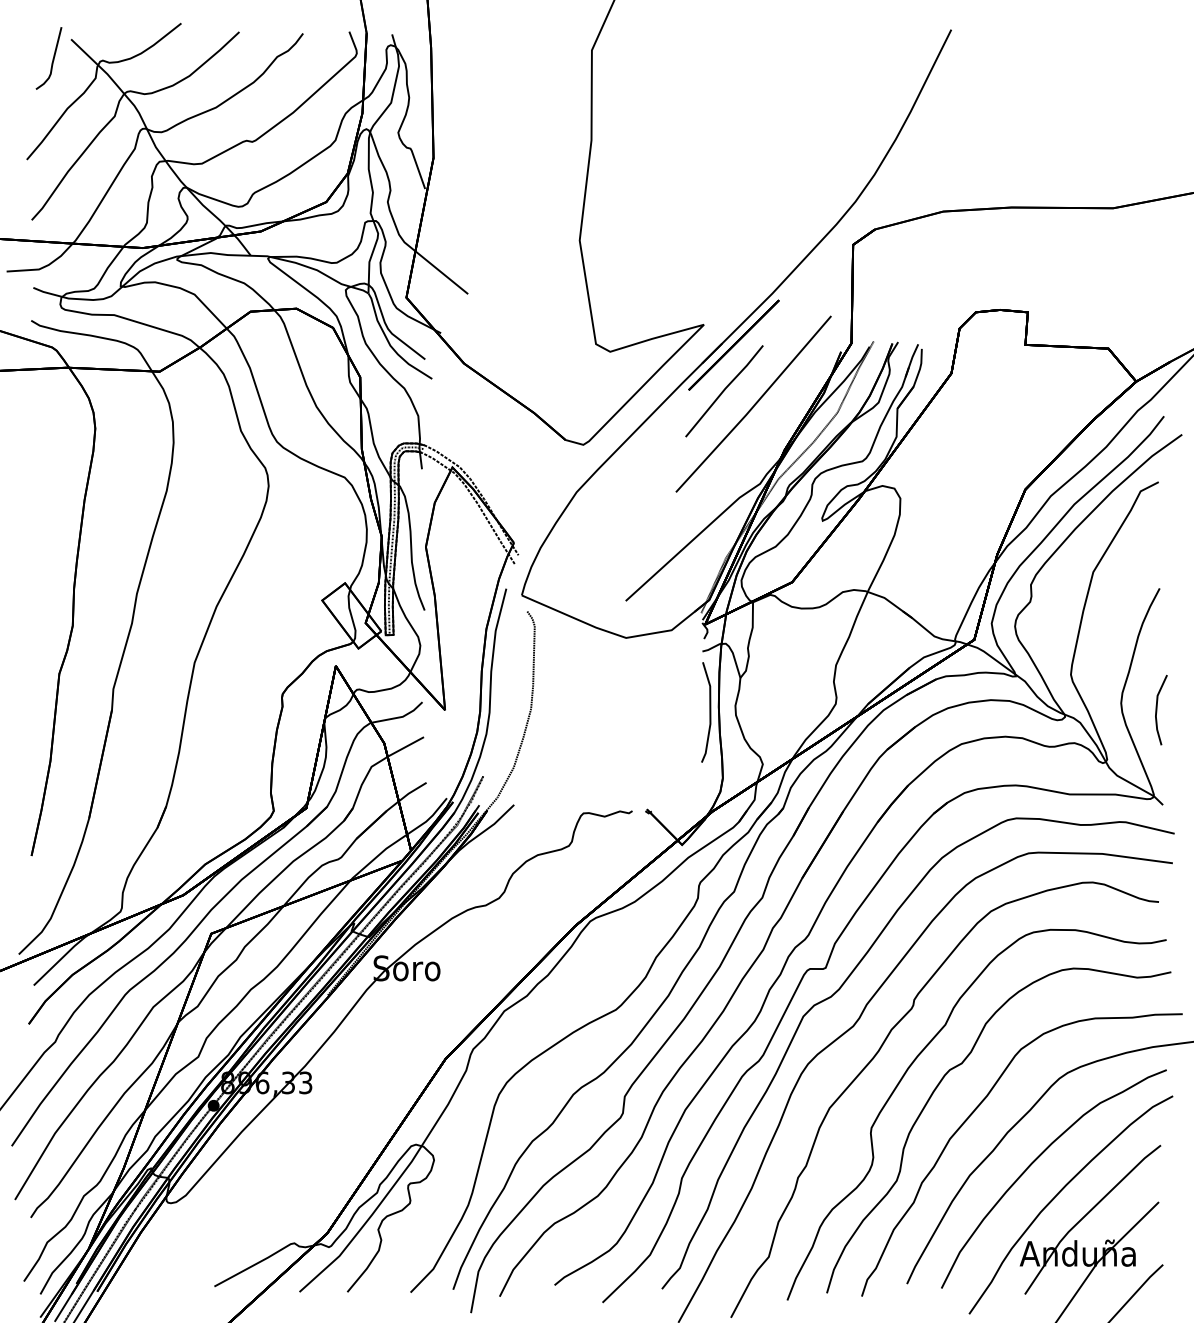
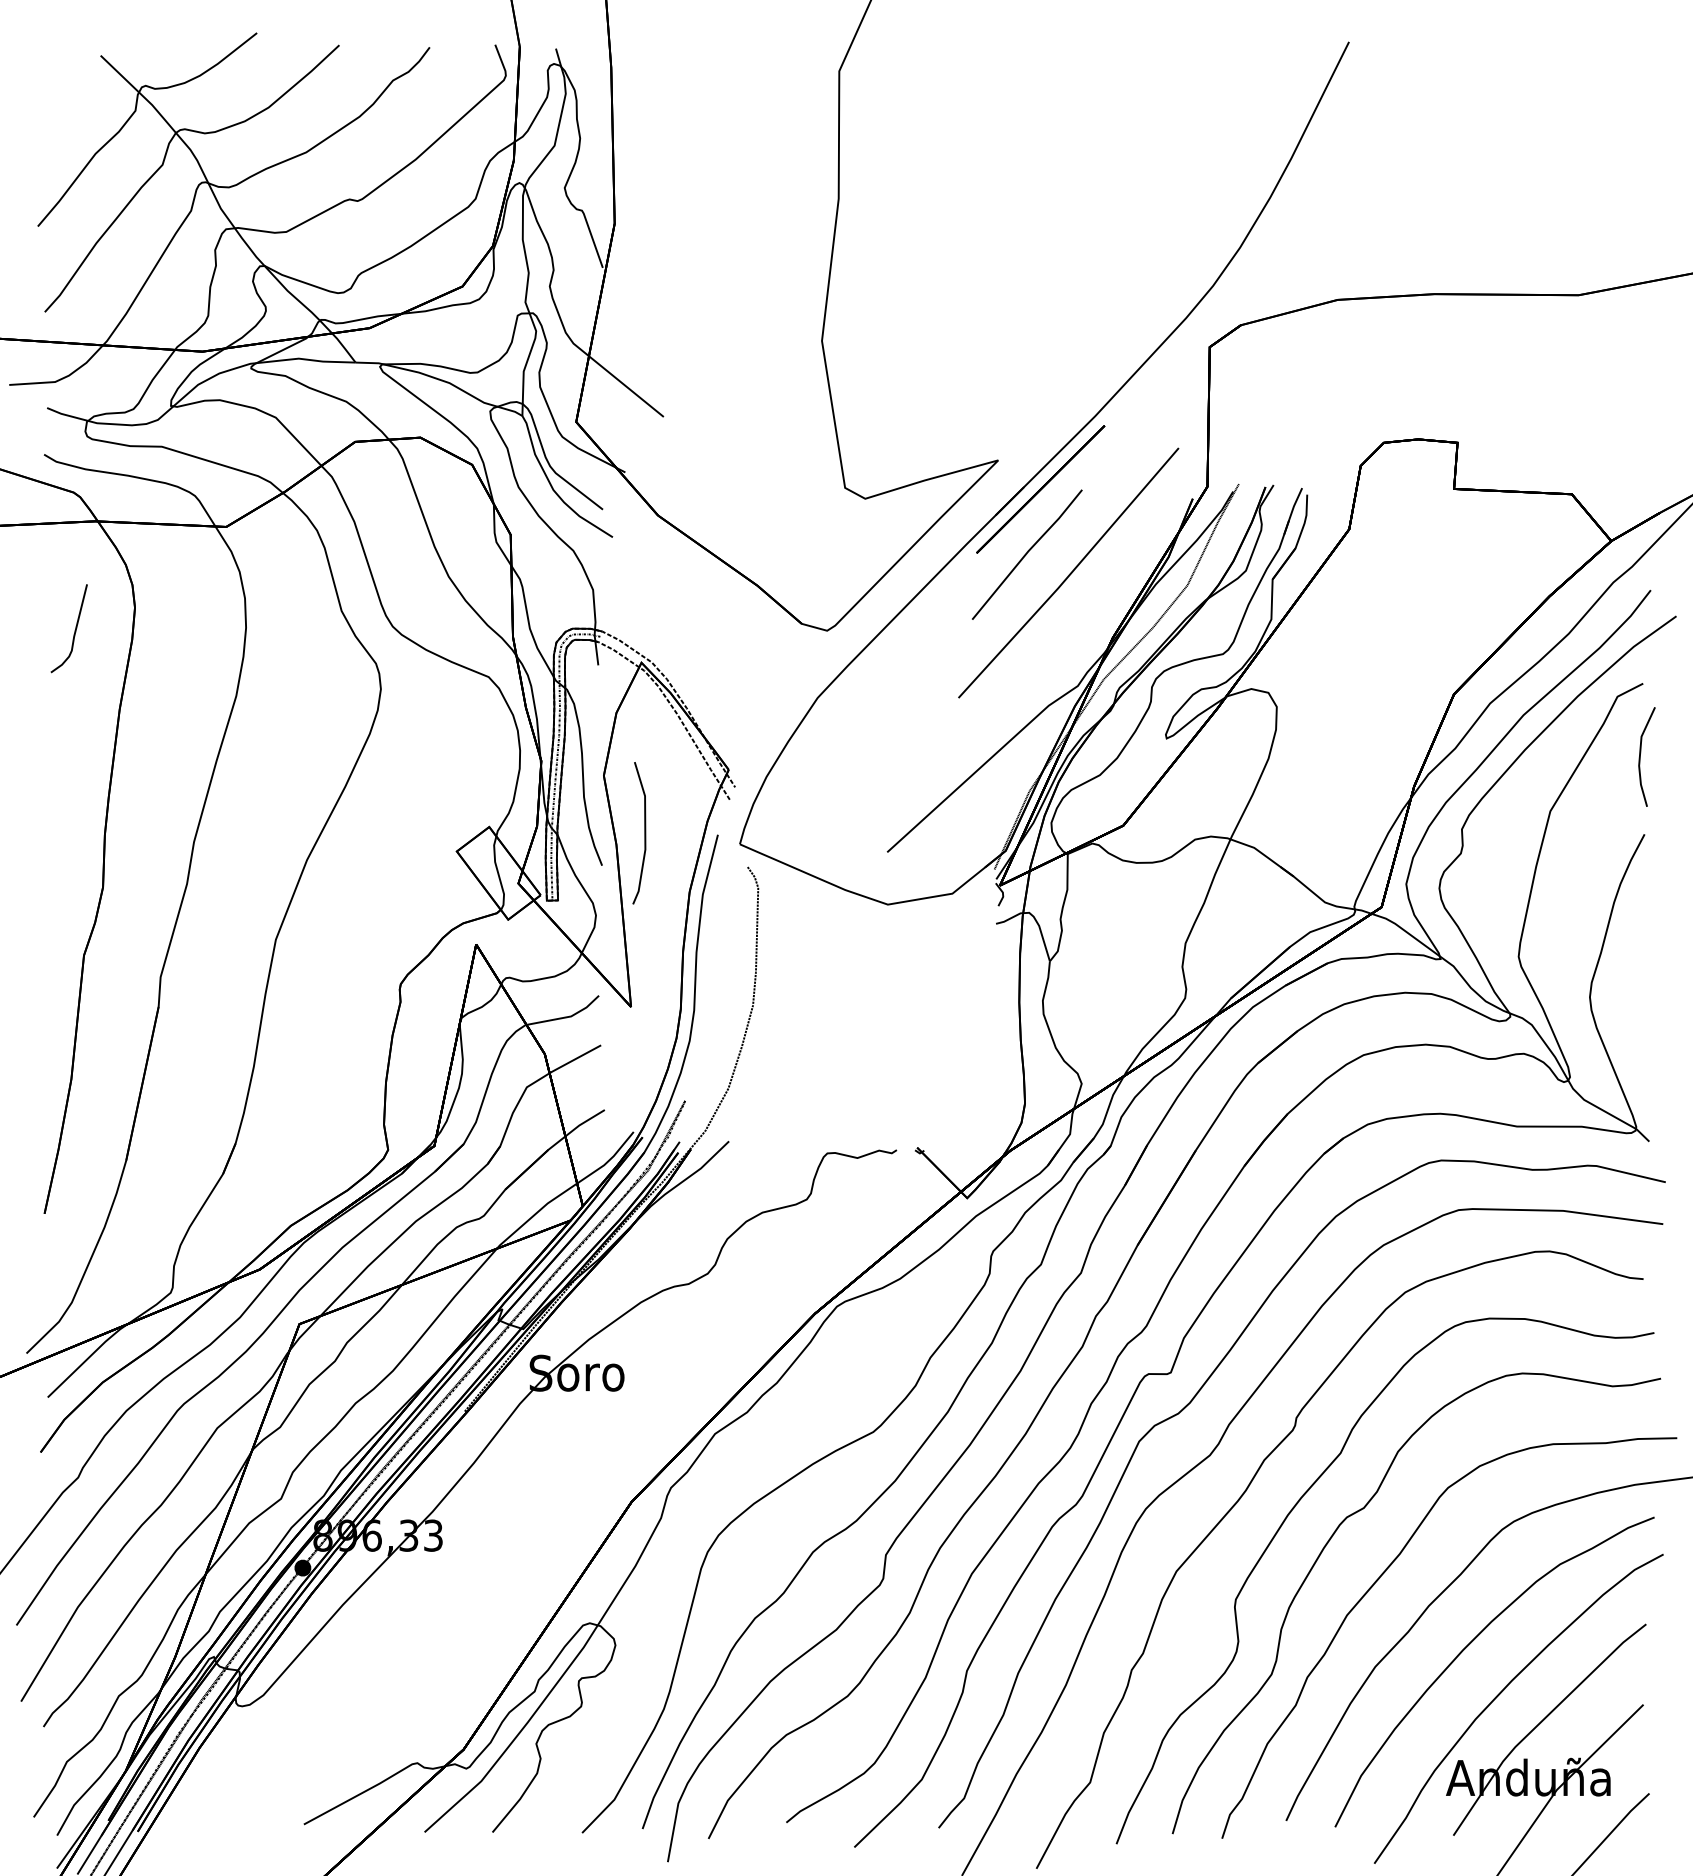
curve: (52, 59) -> (74, 630), moved
part: (1161, 709) -> (1646, 756), moved
line: (709, 712) -> (644, 833), moved

